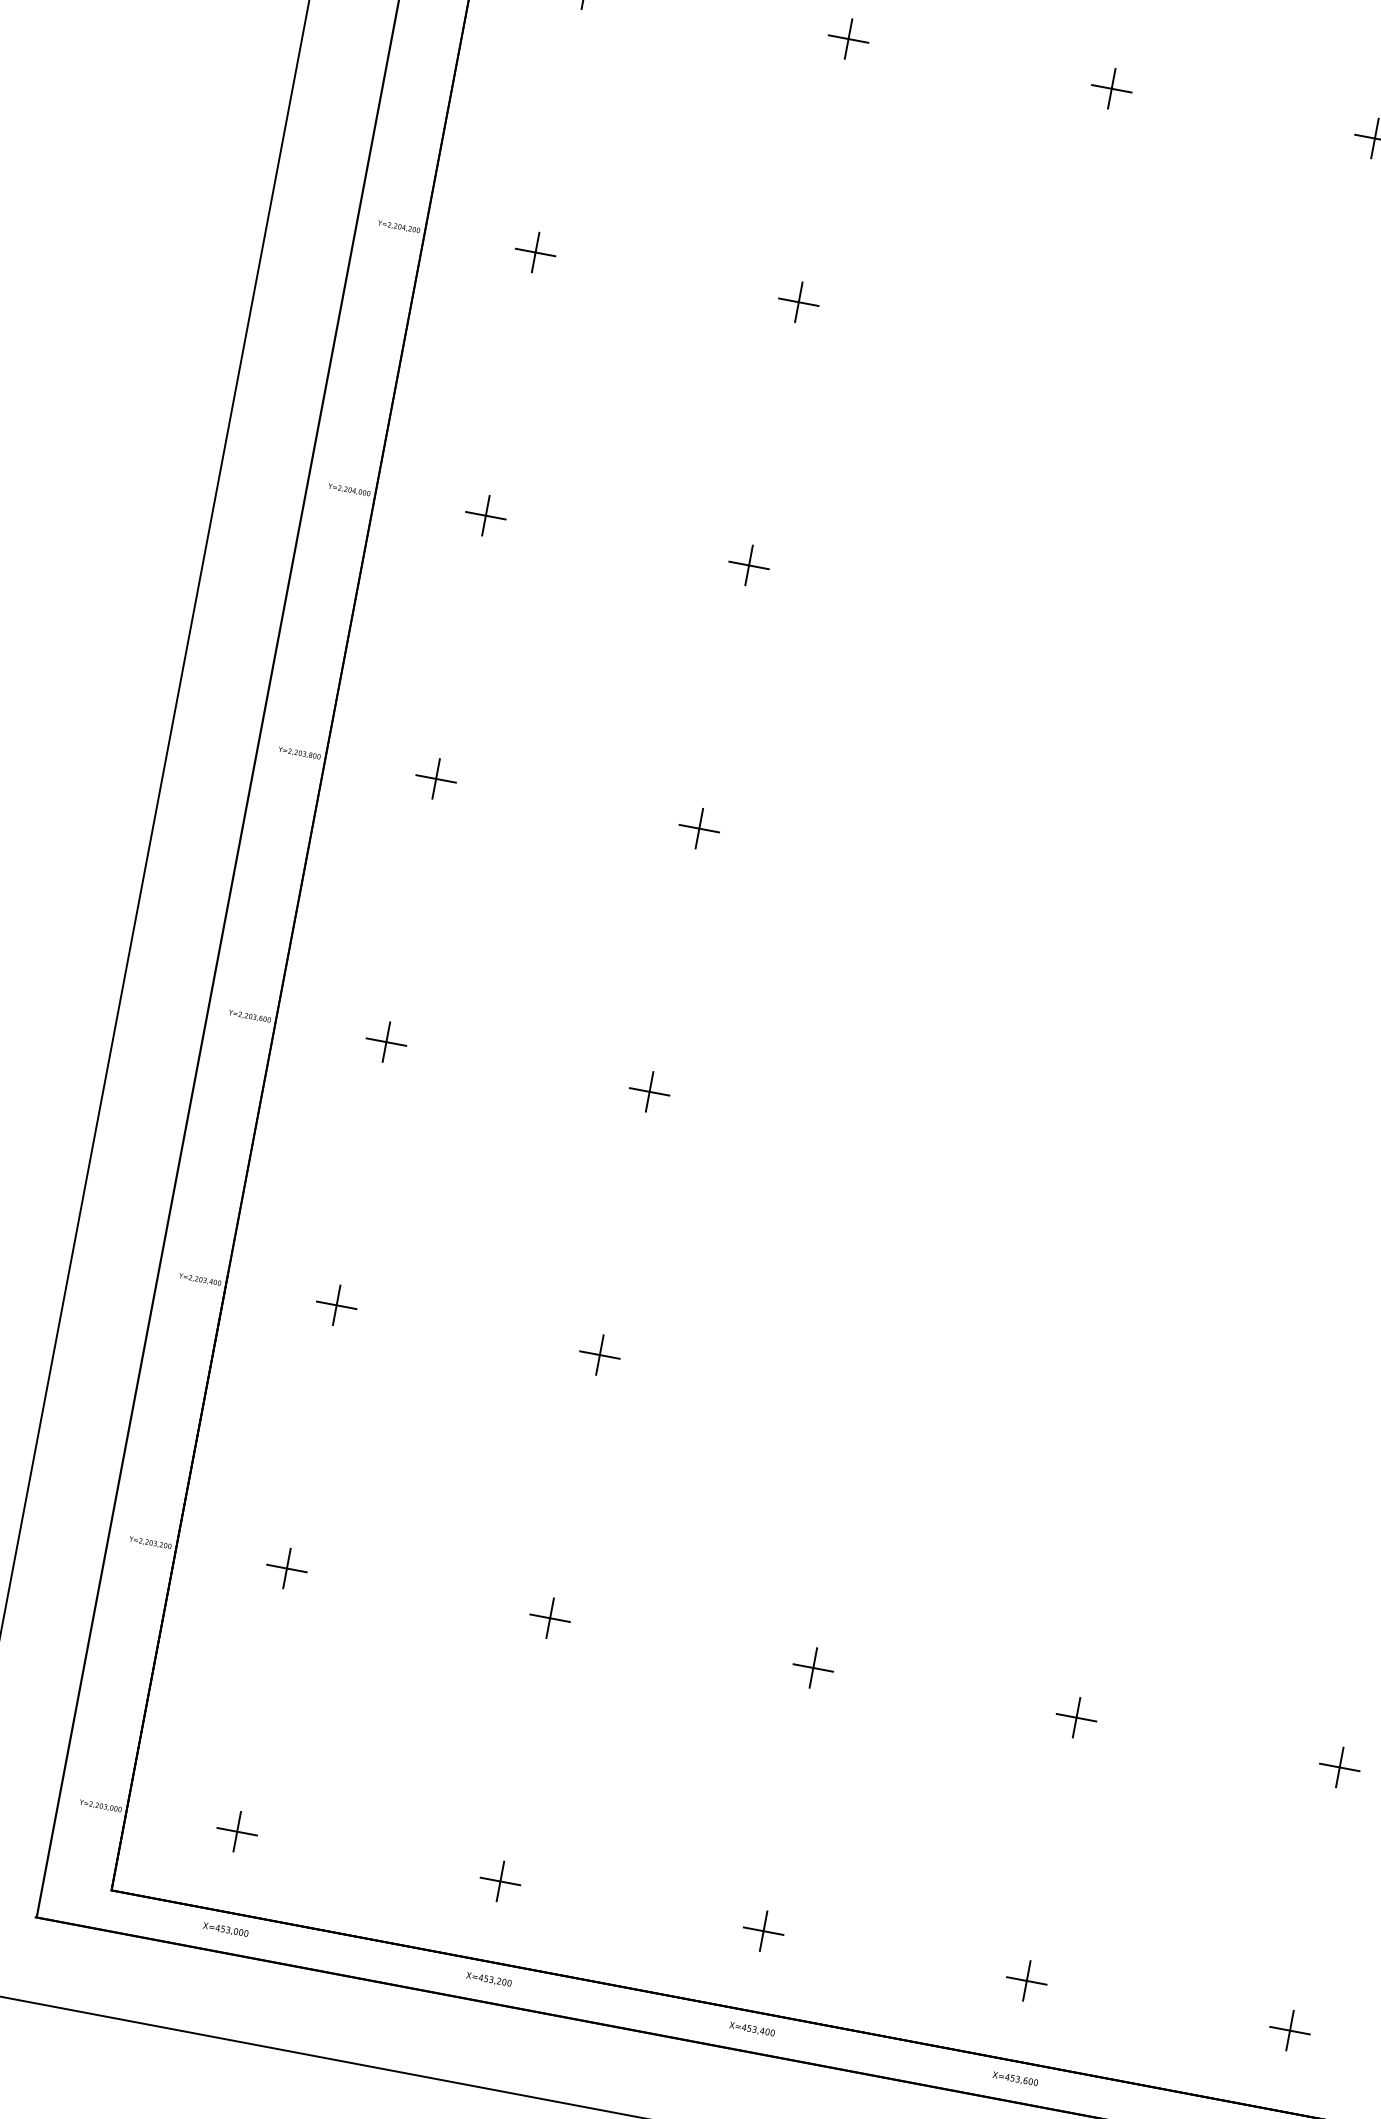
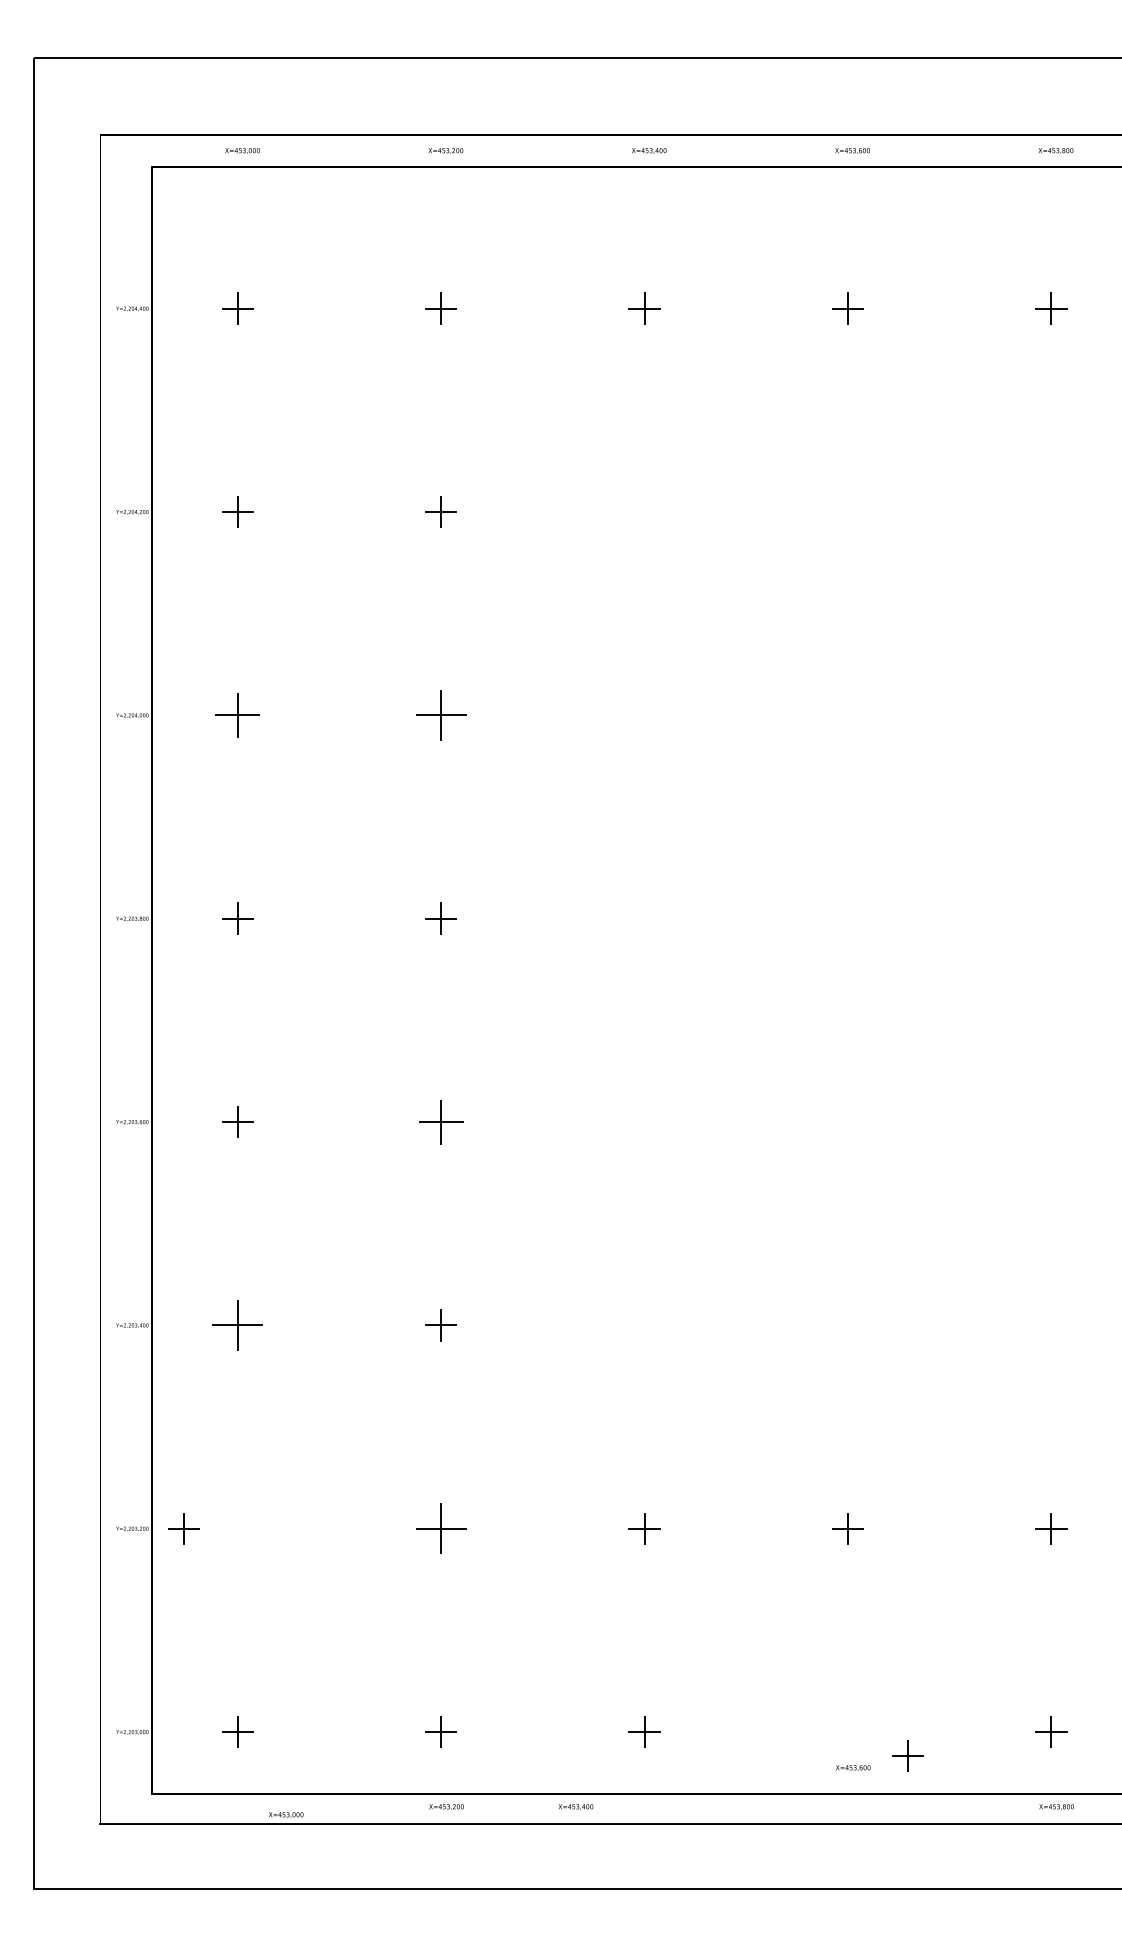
part: (485, 515) -> (237, 715), size x1.4
part: (748, 565) -> (440, 715), size x1.6
part: (648, 1090) -> (440, 1121), size x1.4
part: (336, 1305) -> (237, 1325), size x1.6
part: (286, 1568) -> (183, 1528), moved
part: (549, 1617) -> (440, 1528), size x1.6
text: (226, 1929) -> (286, 1814), moved
part: (1026, 1979) -> (907, 1755), moved
text: (751, 2028) -> (575, 1806), moved
text: (1015, 2078) -> (853, 1767), moved

